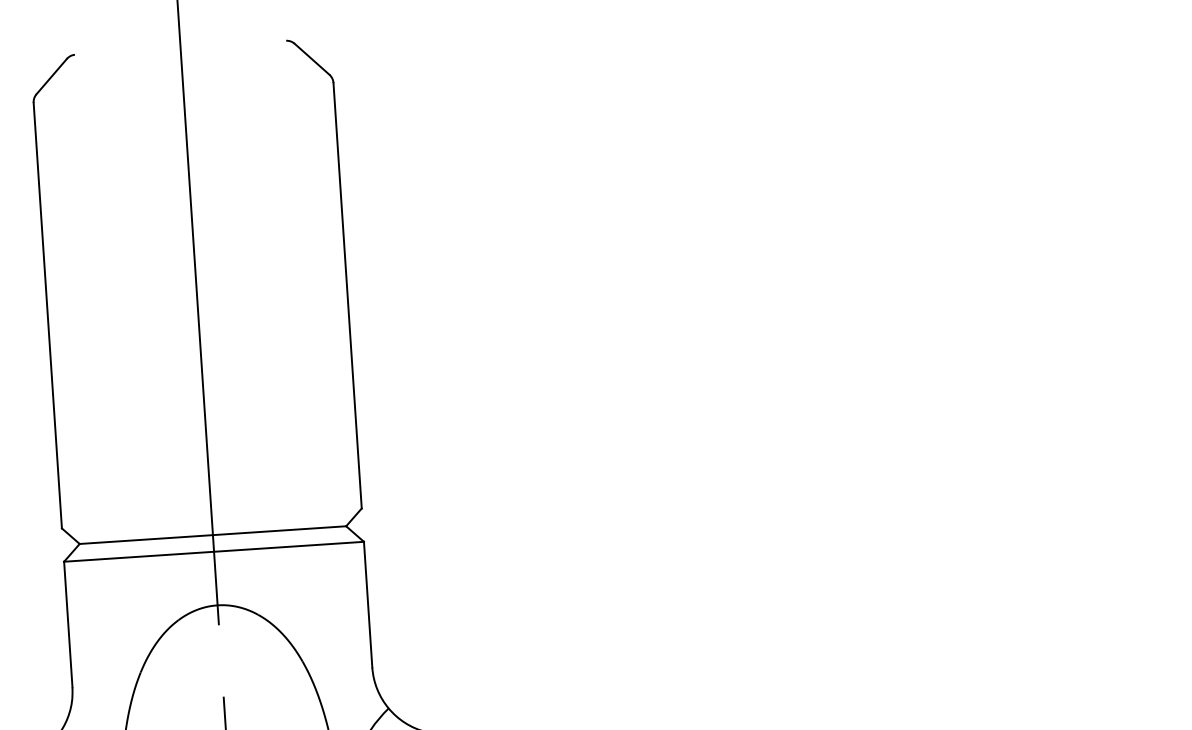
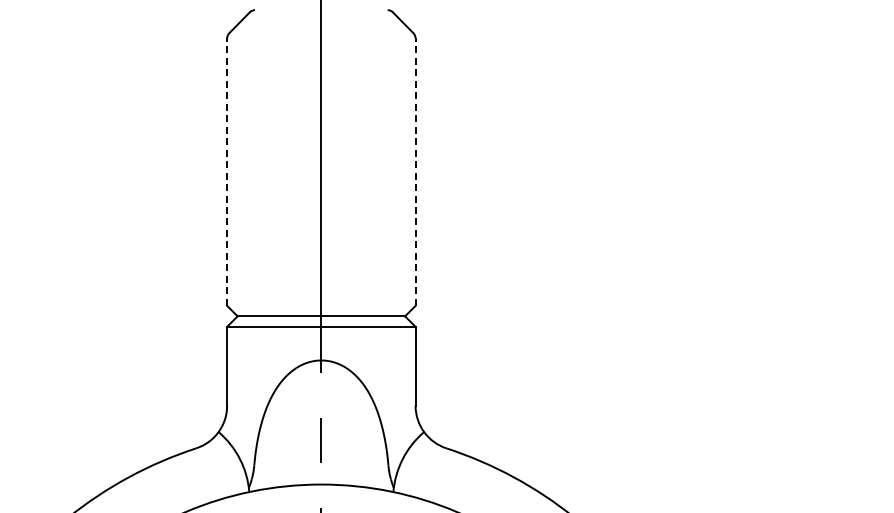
line: (347, 296) -> (415, 172), solid -> dashed
line: (48, 316) -> (227, 172), solid -> dashed

